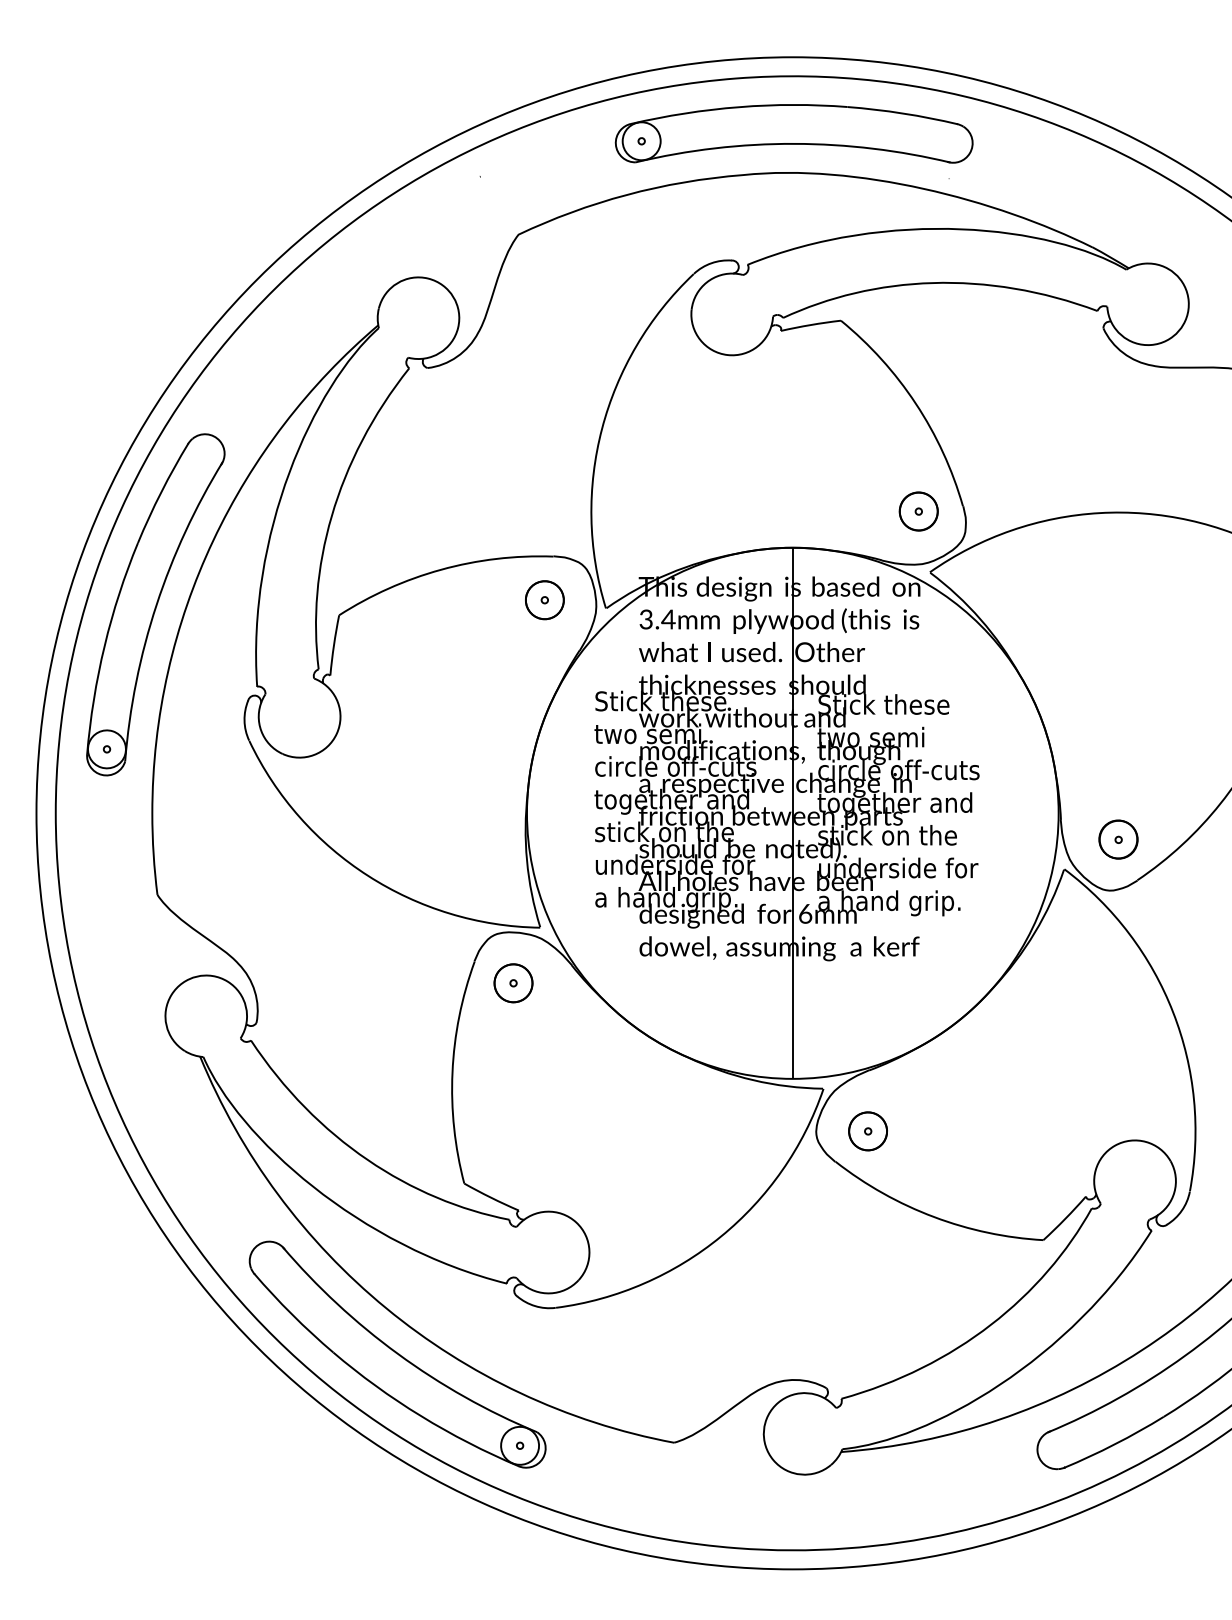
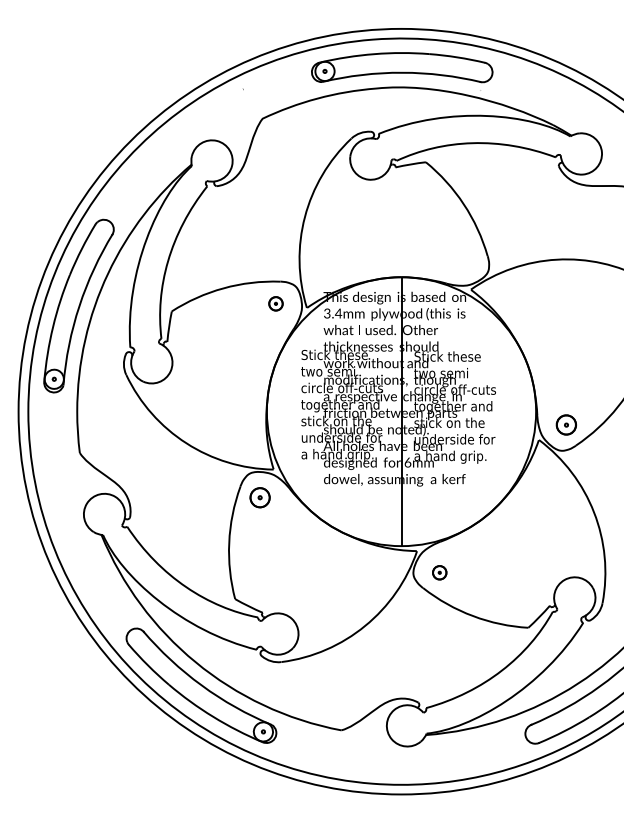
part: (917, 510) -> (464, 258), removed
part: (543, 599) -> (275, 303), size x0.7
part: (867, 1130) -> (439, 572), size x0.7

